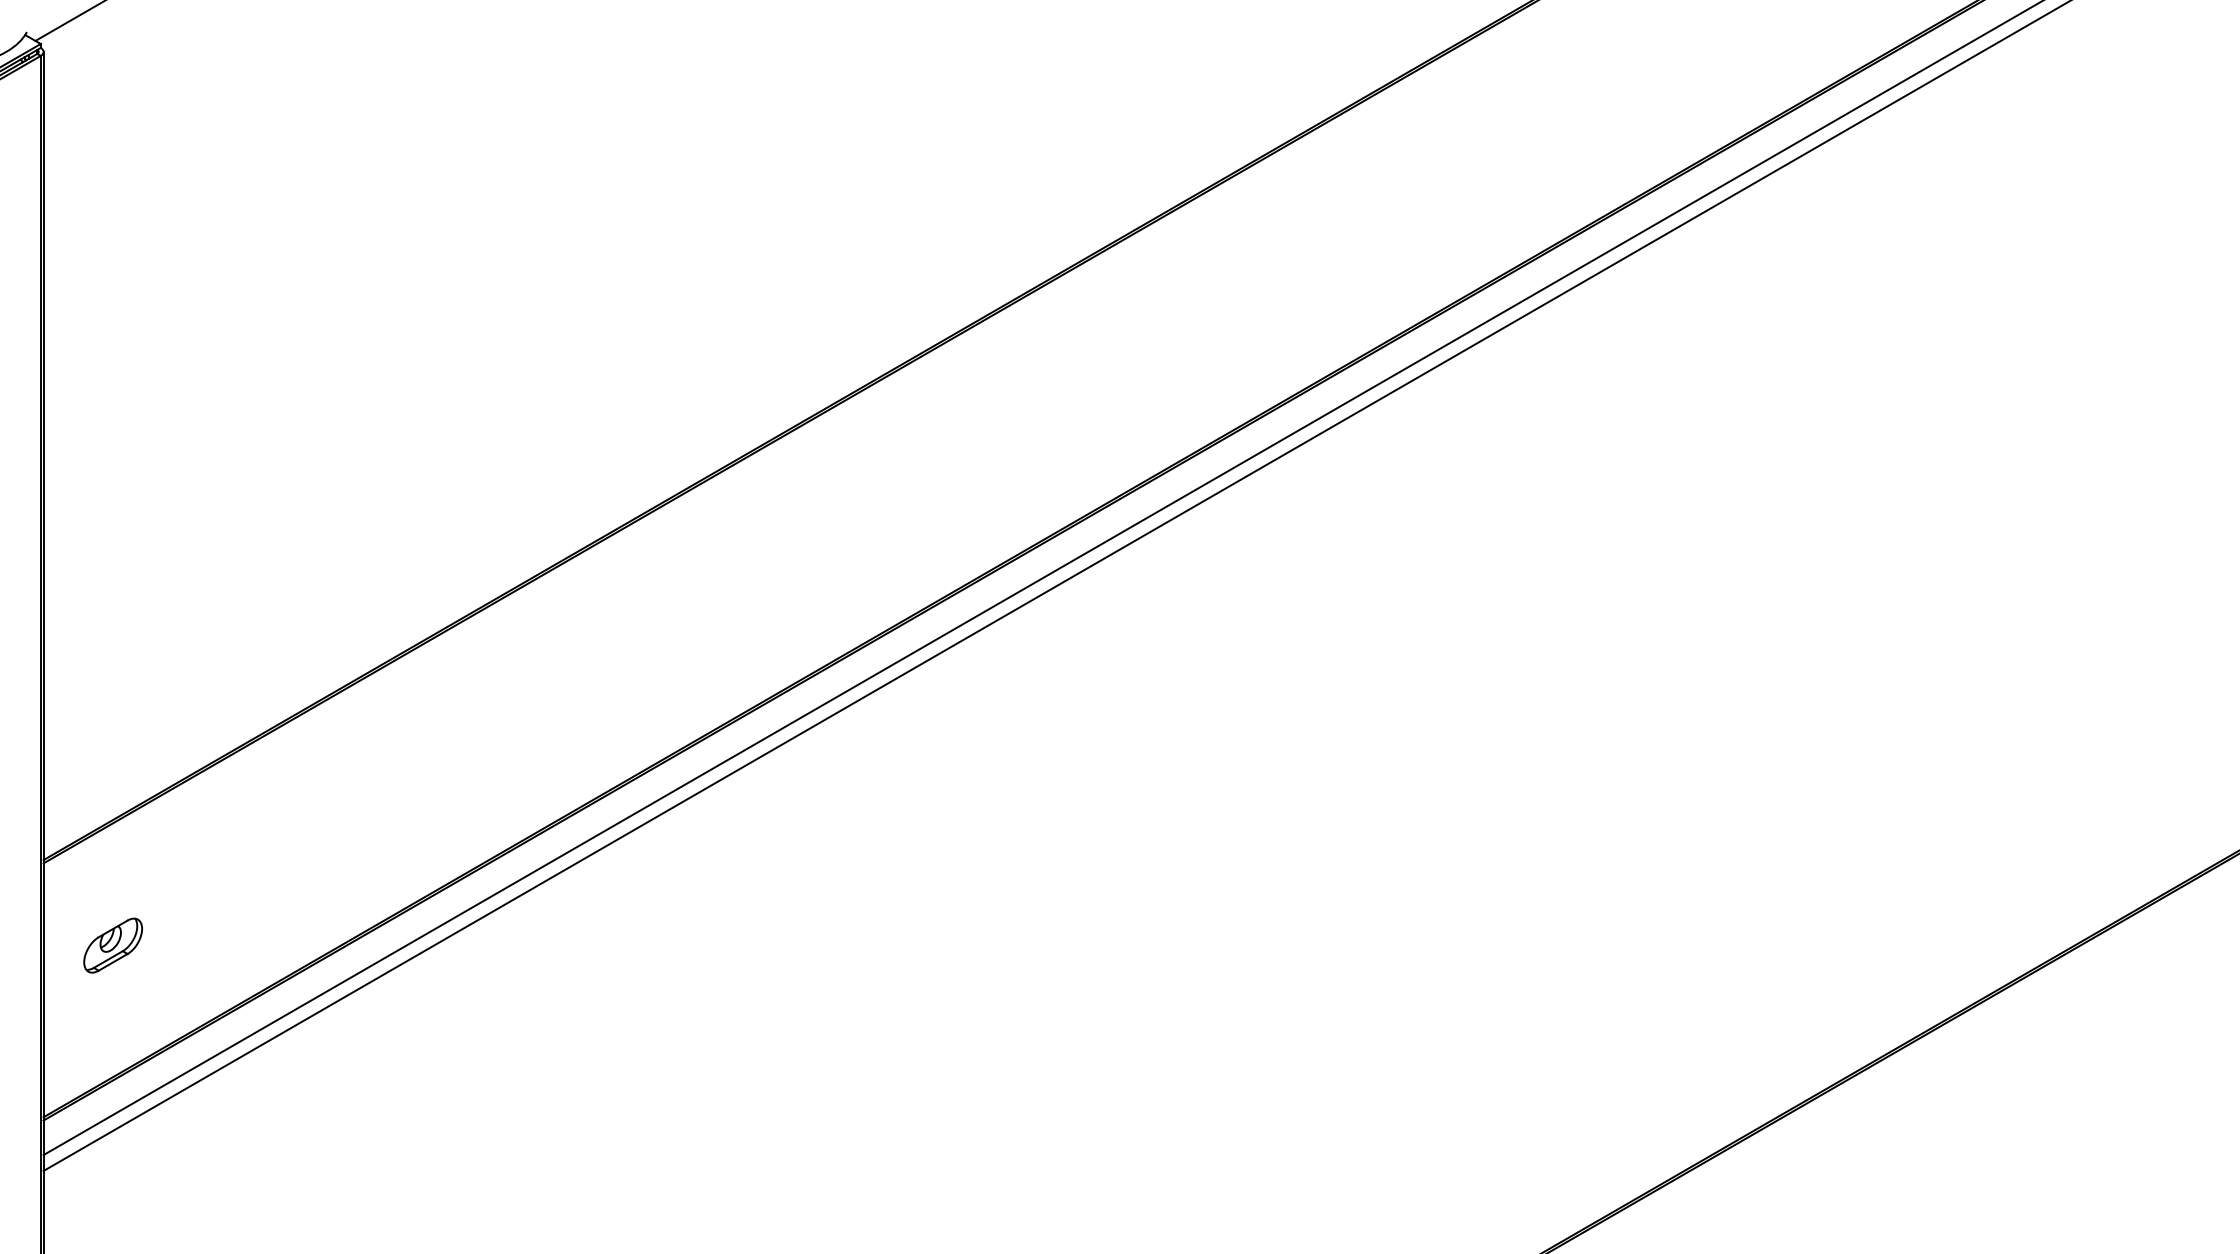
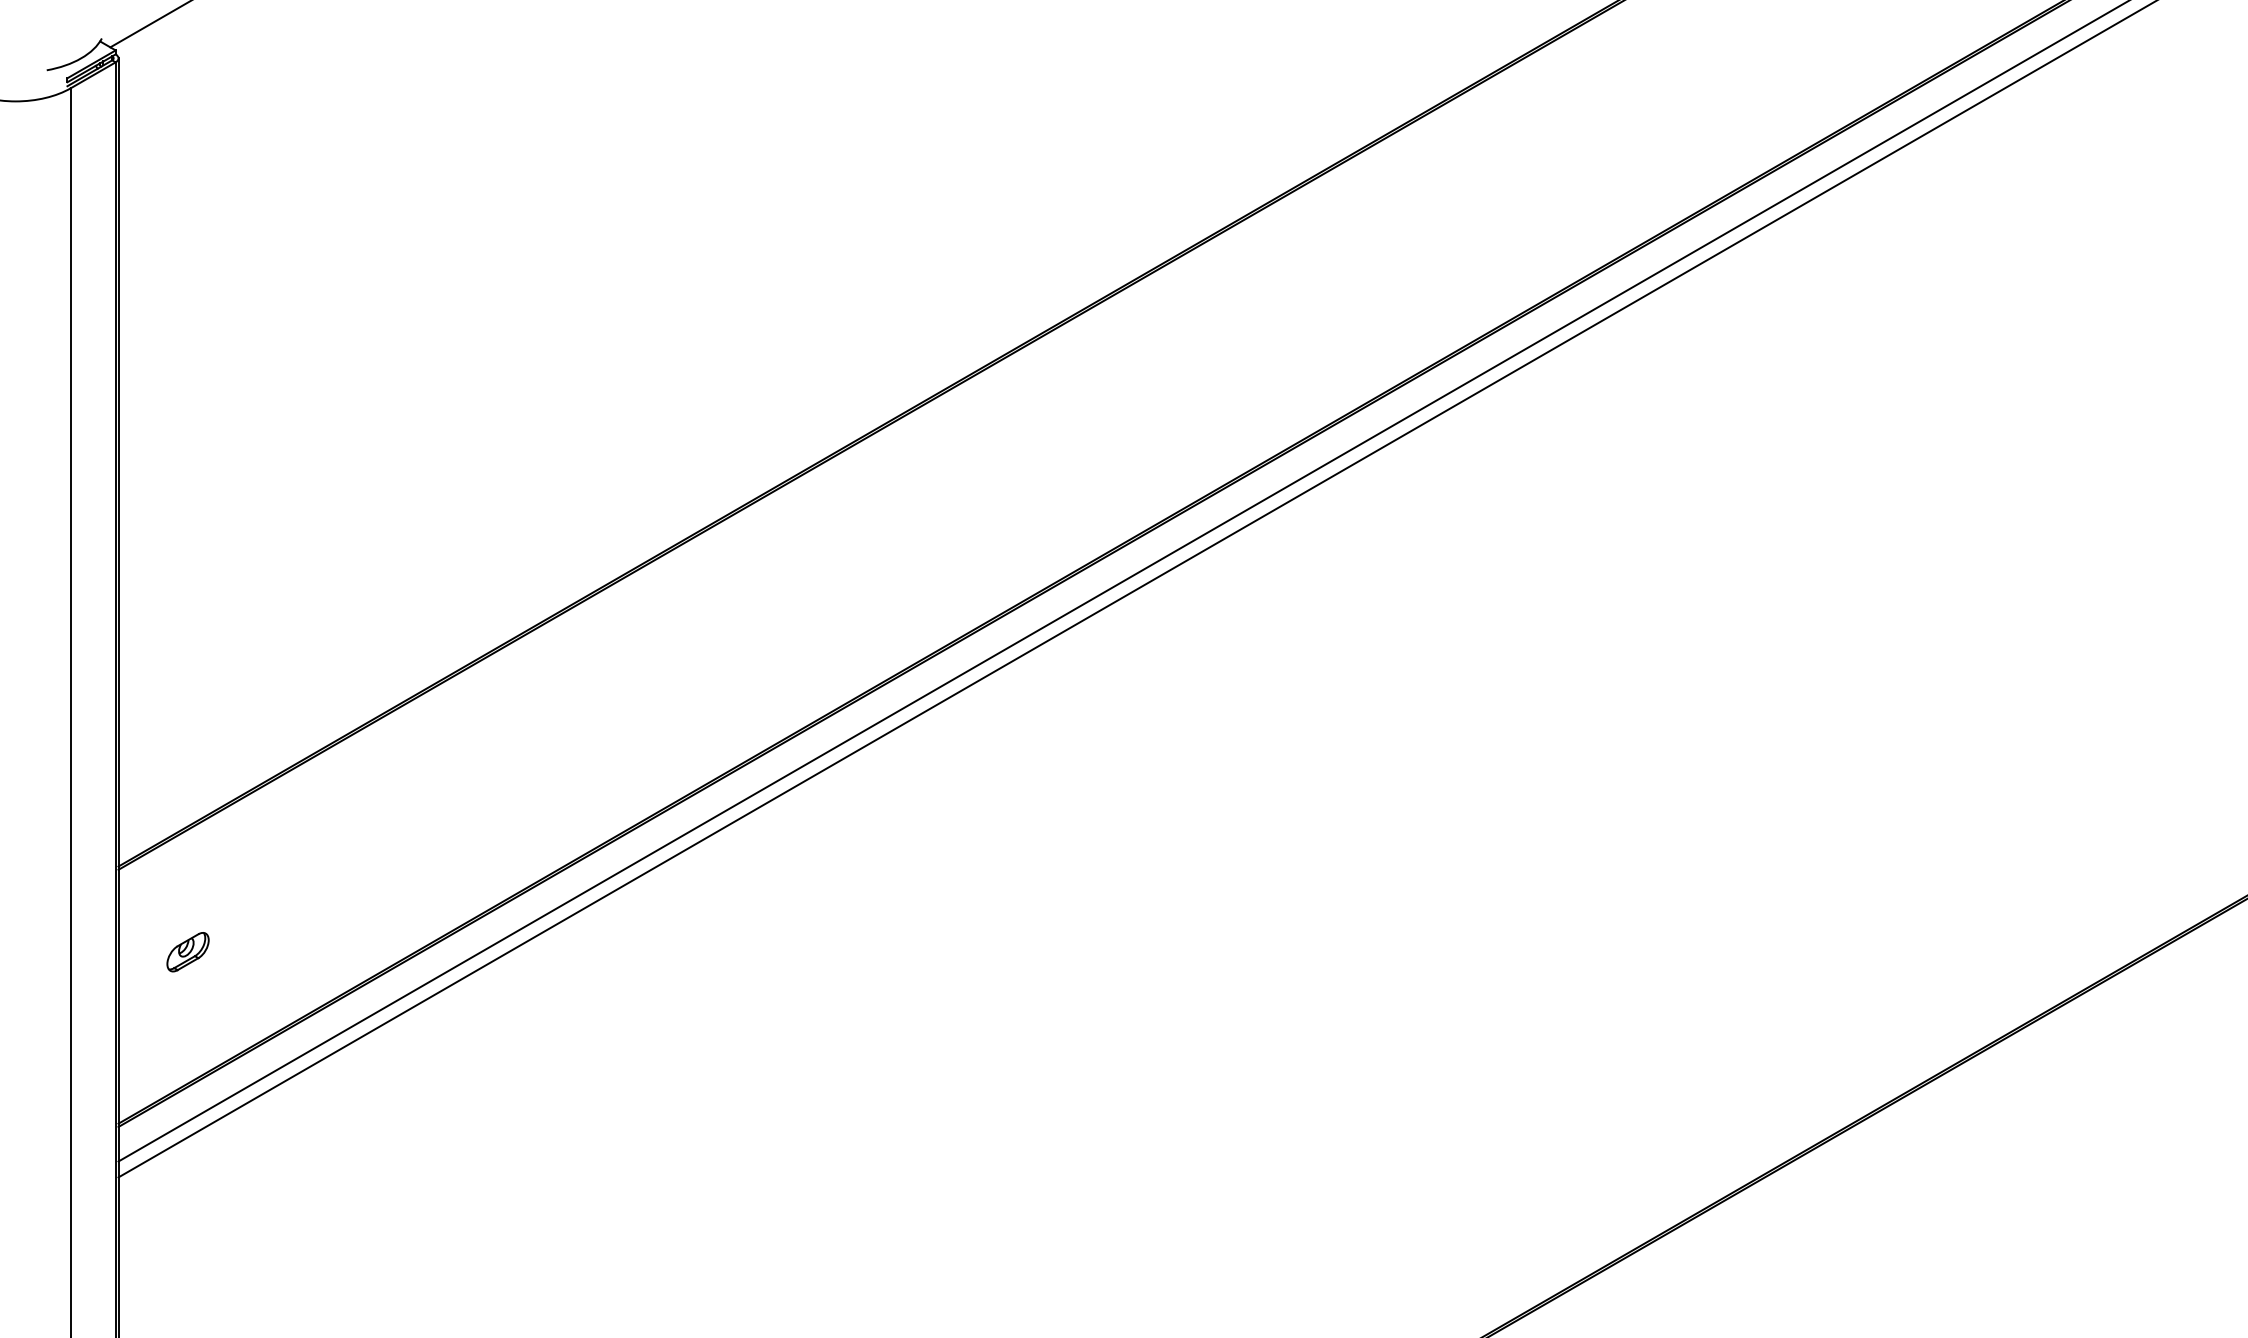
part: (112, 946) -> (187, 952), size x0.71

